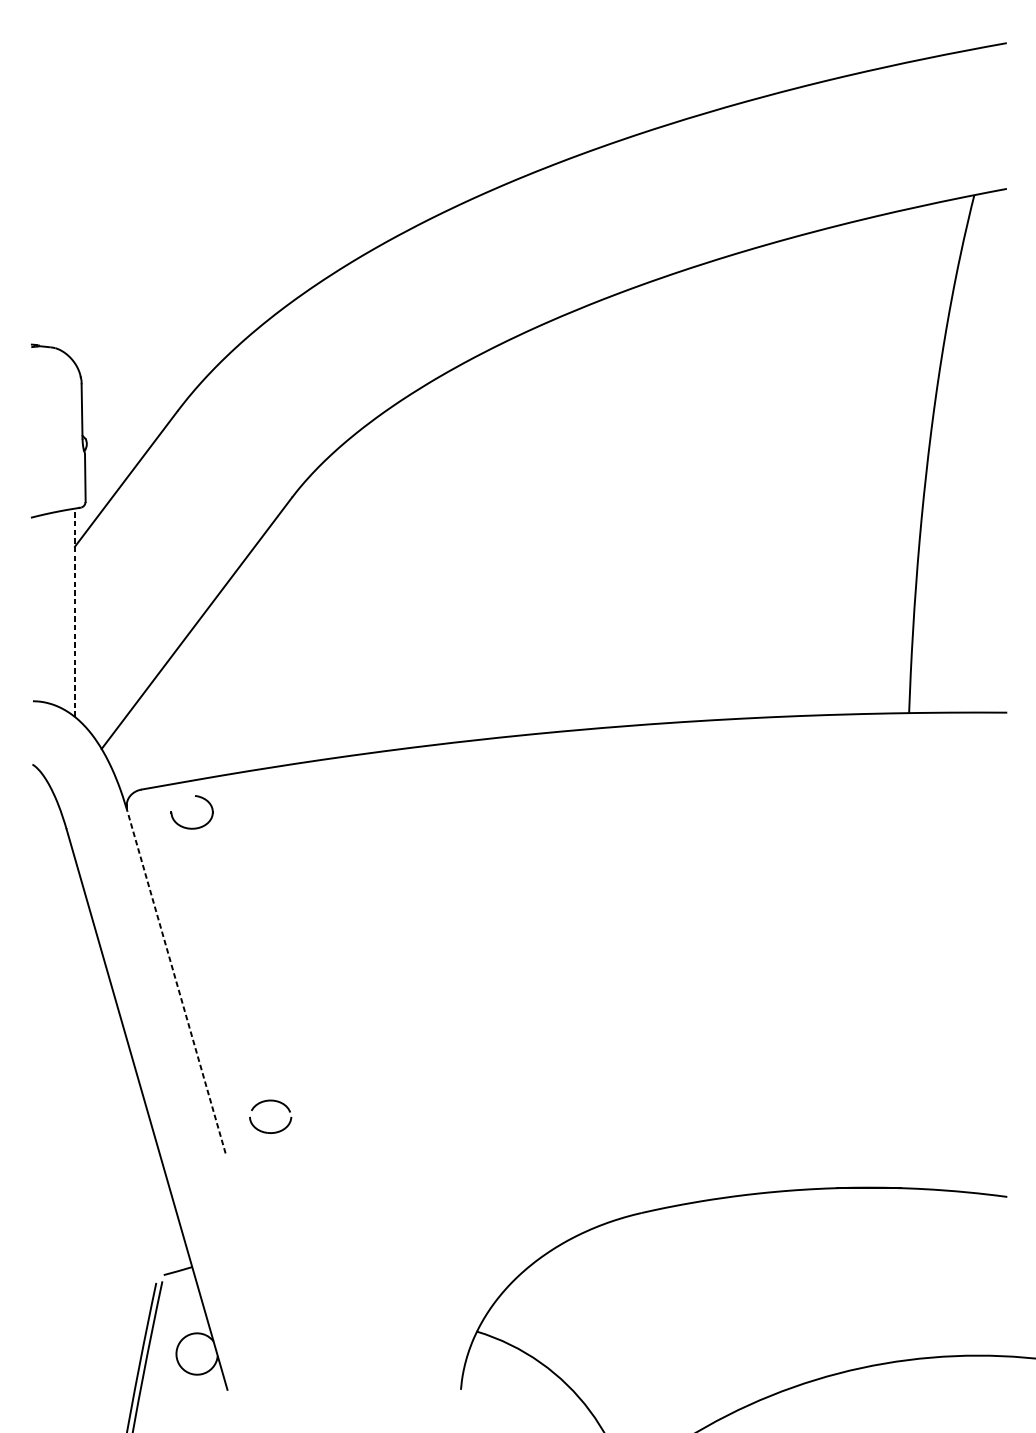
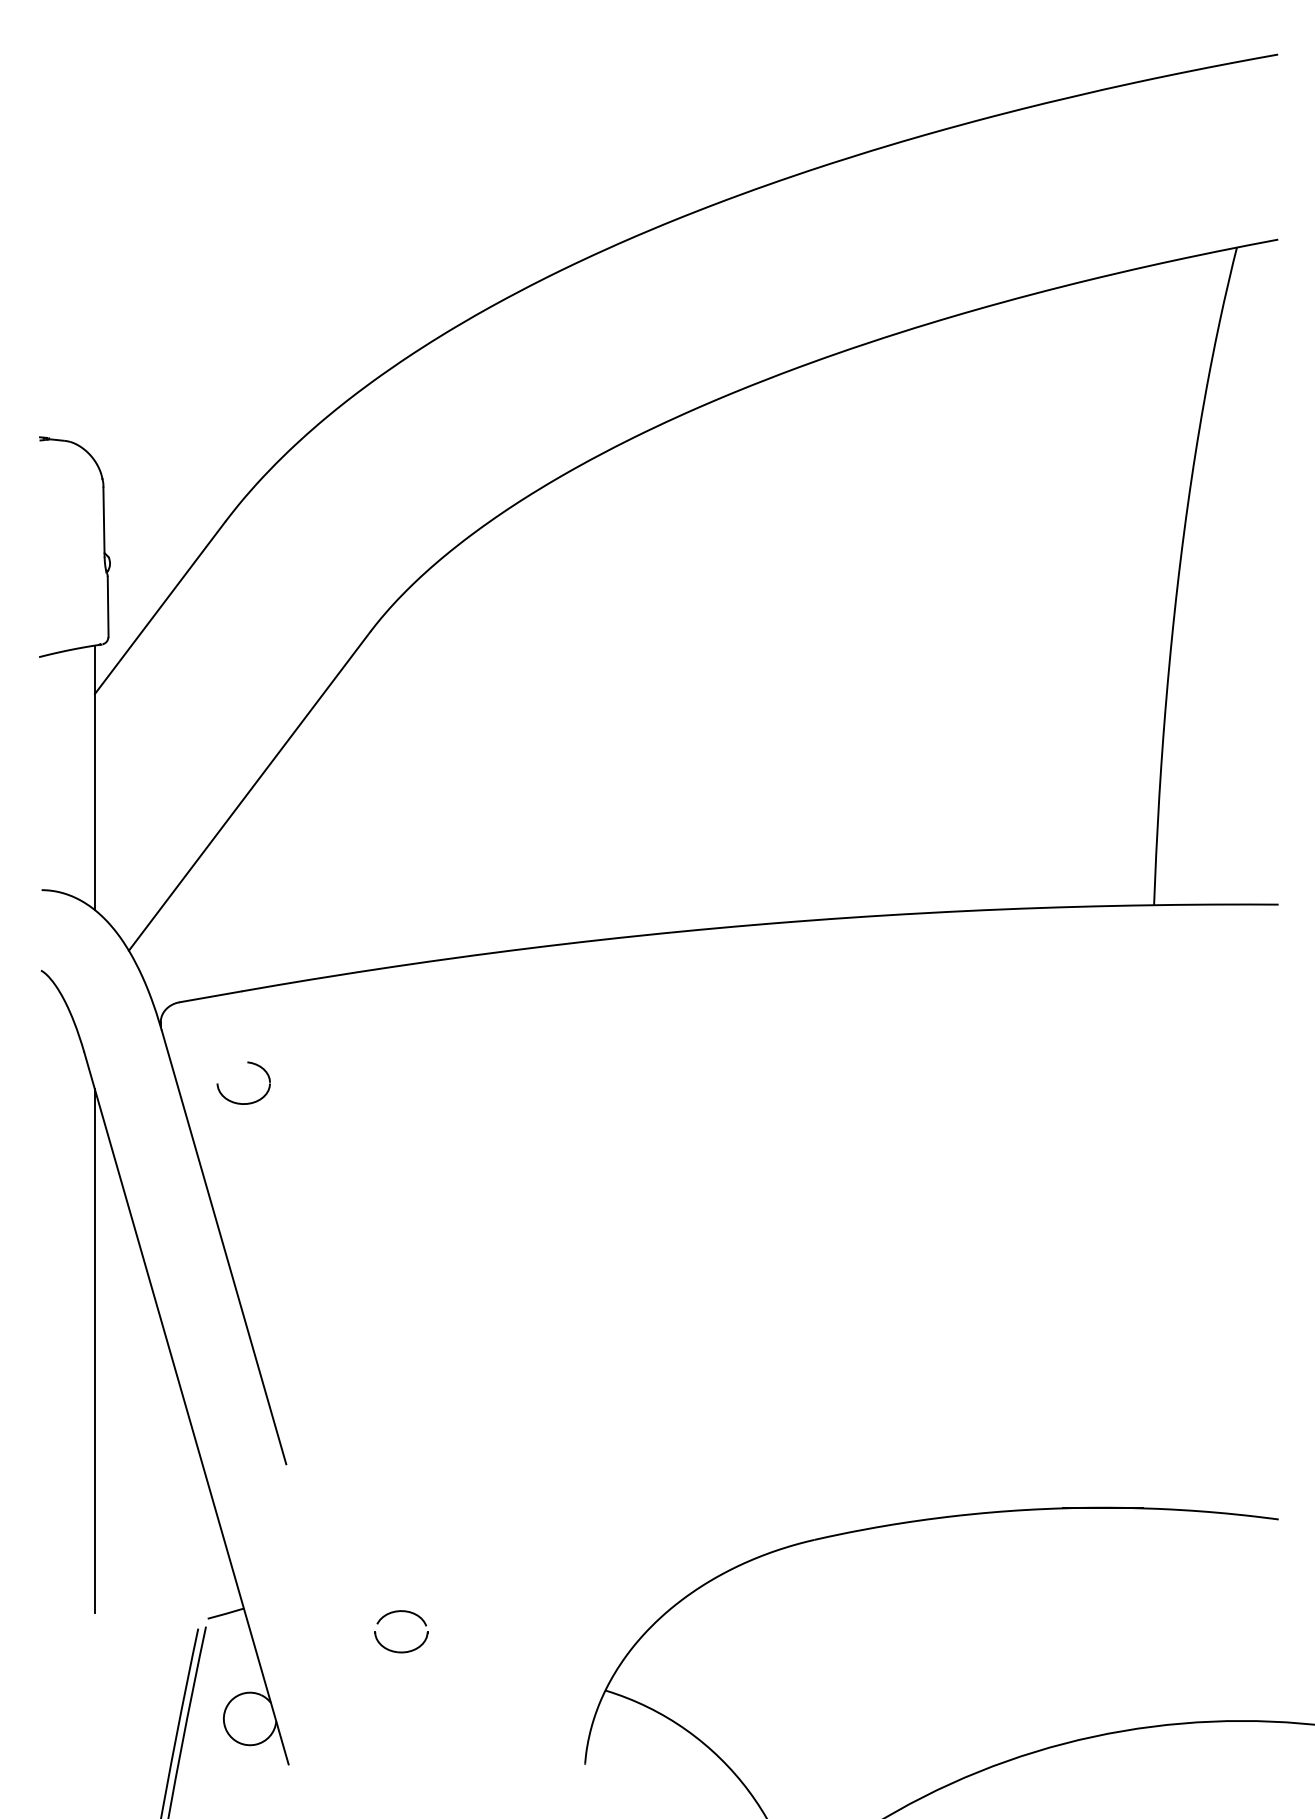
line: (74, 612) -> (94, 777), dashed -> solid
part: (195, 796) -> (247, 1063), moved
line: (176, 982) -> (224, 1247), dashed -> solid
line: (74, 1064) -> (94, 1351), added
part: (272, 1101) -> (403, 1612), moved

